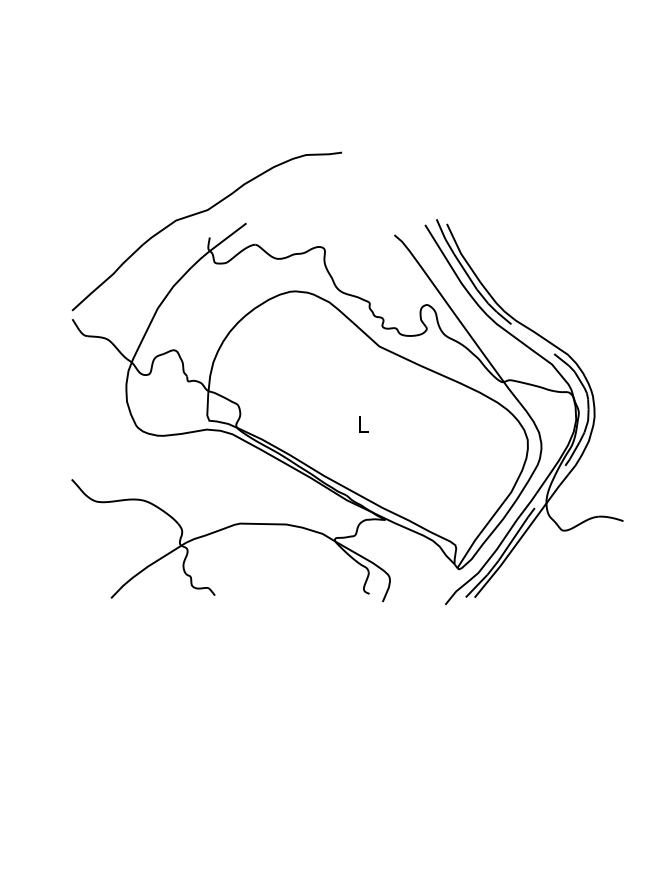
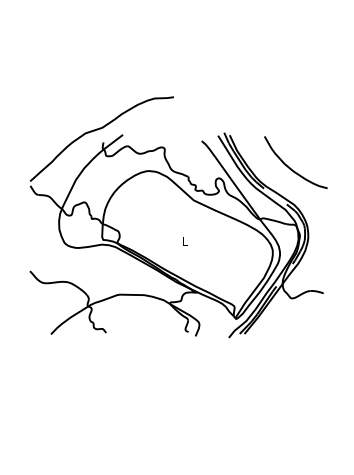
curve: (561, 284) -> (290, 167), added

